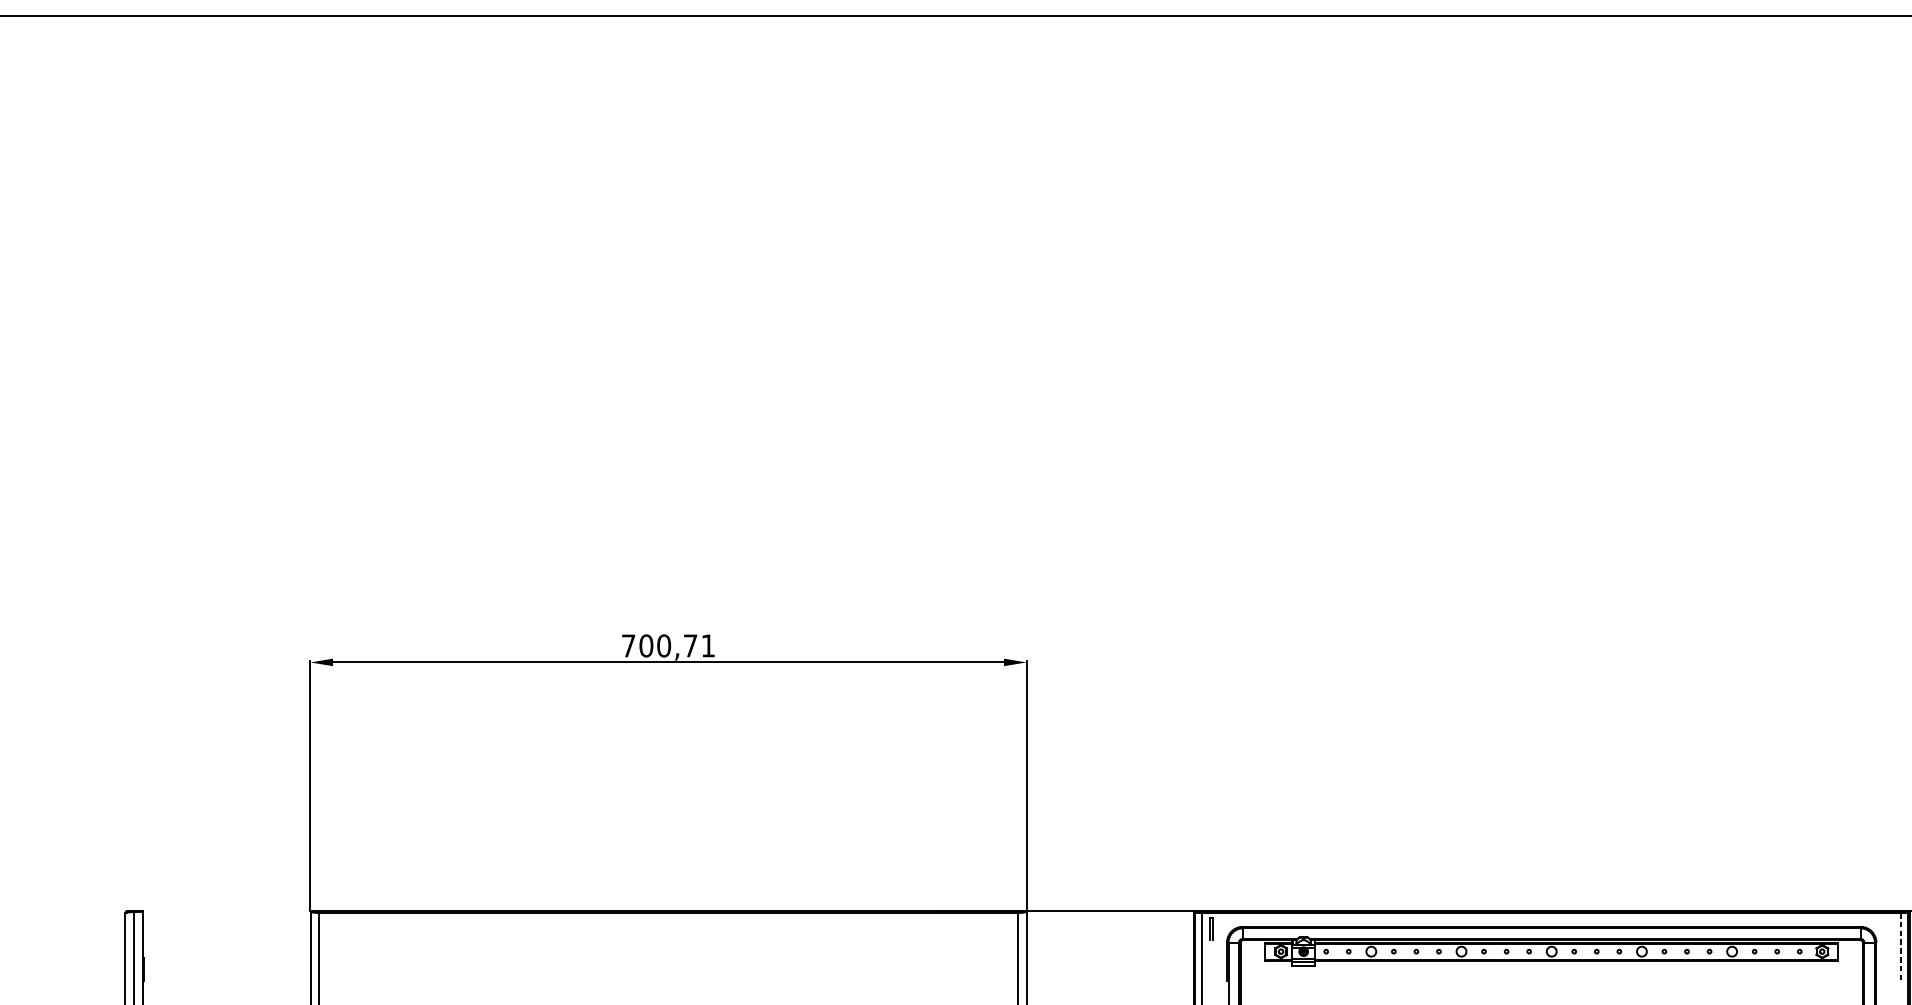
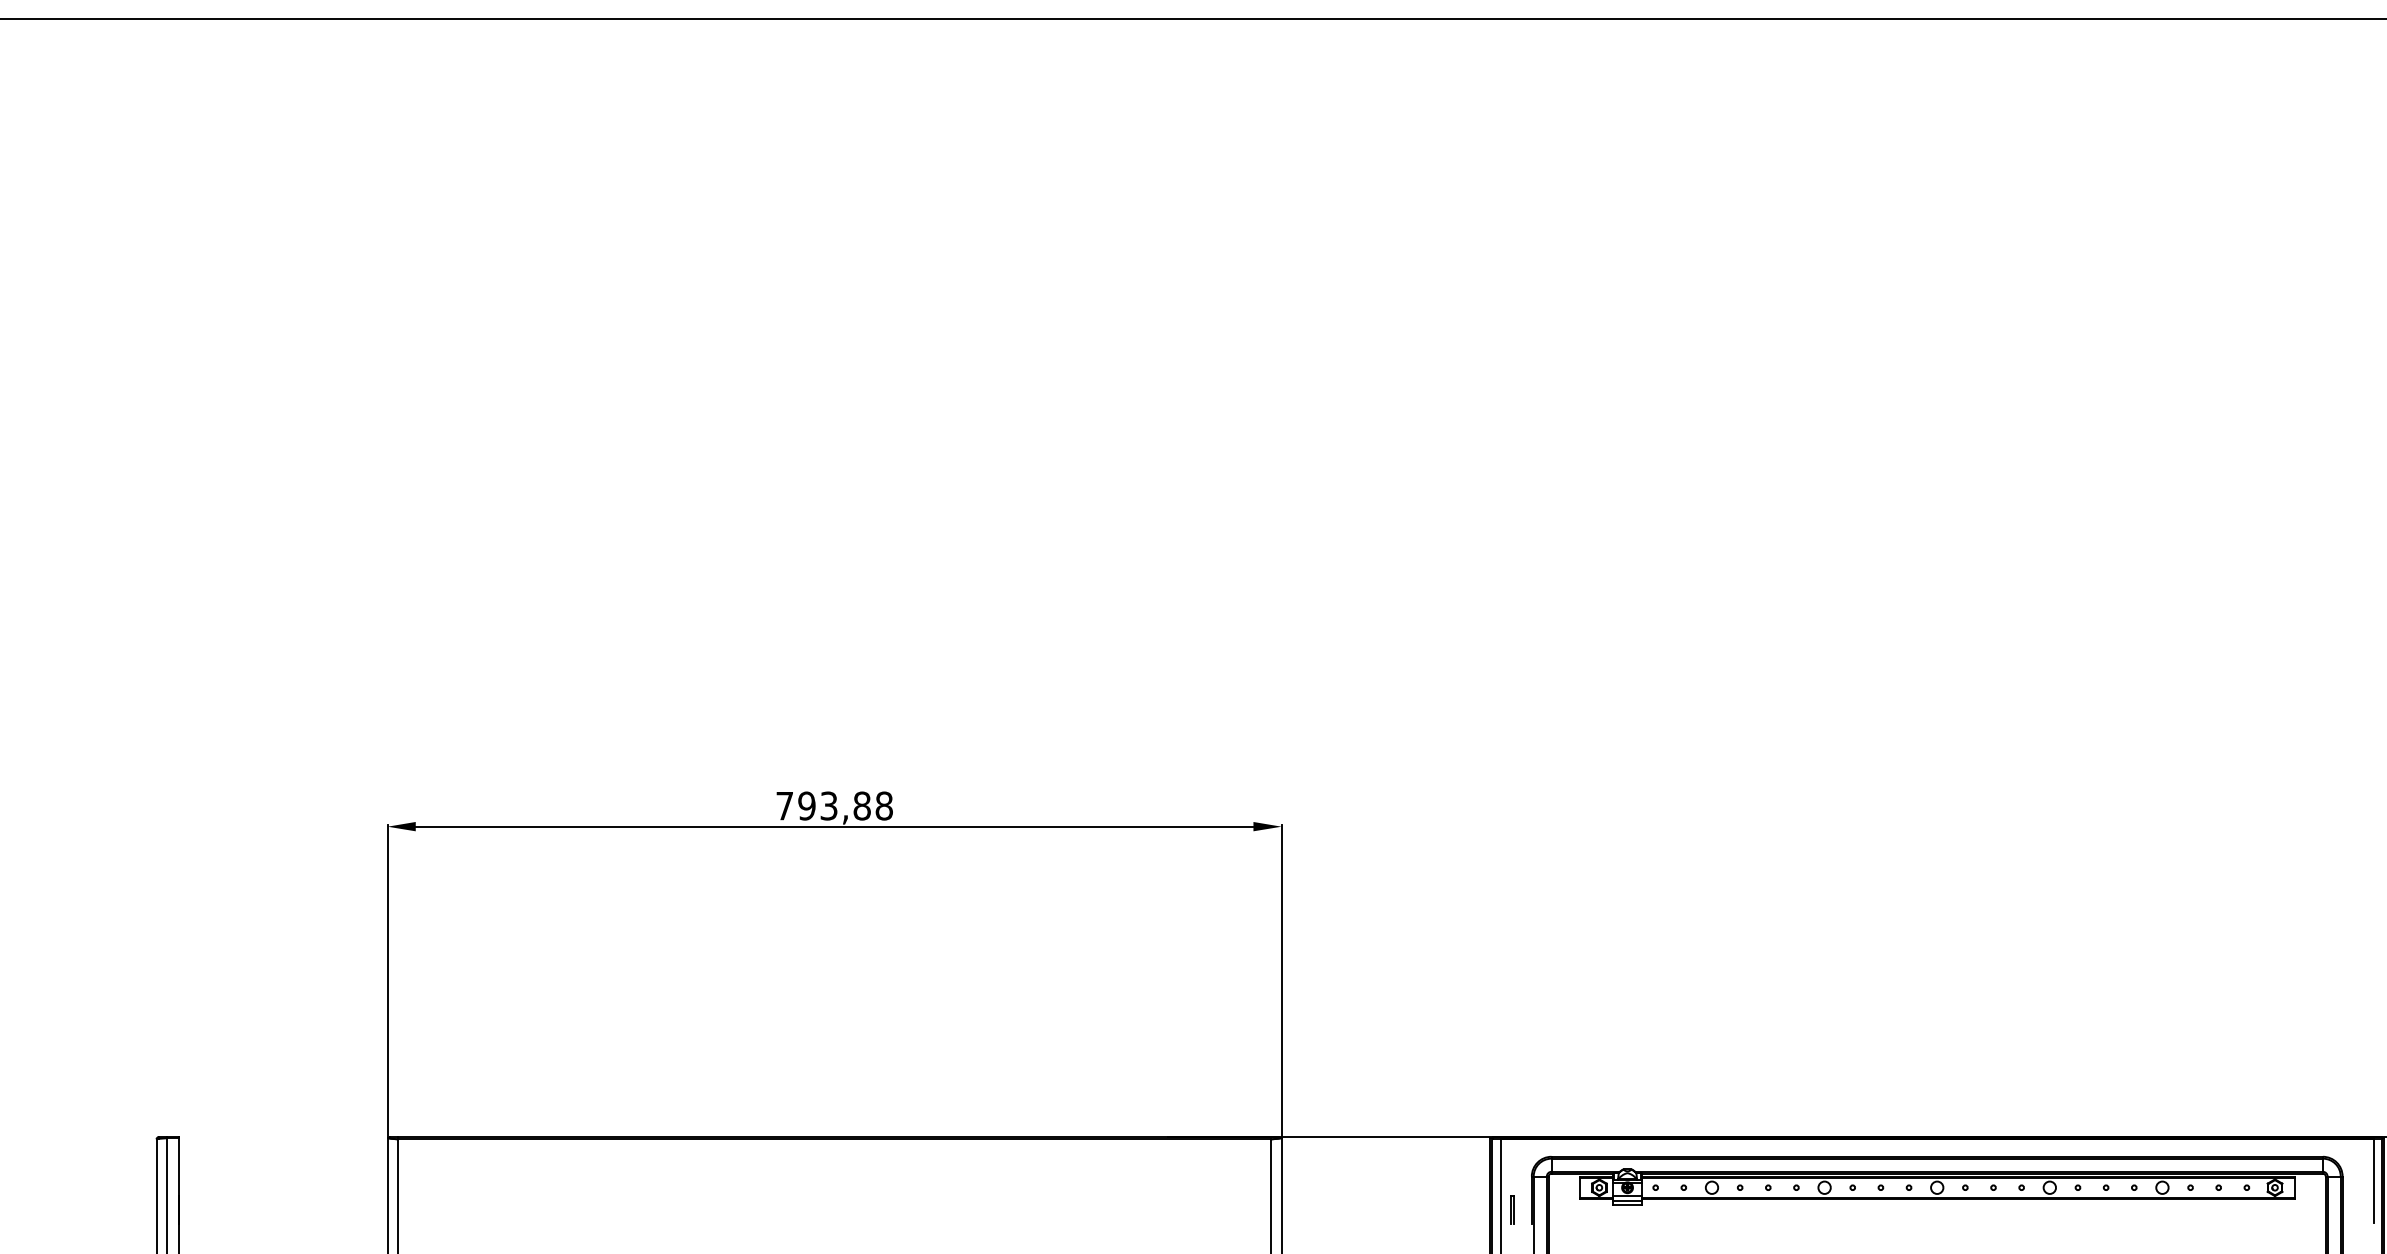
text: (677, 645) -> (845, 805), 700,71 -> 793,88
line: (1210, 929) -> (1511, 1209), moved
line: (1901, 945) -> (2373, 1180), dashed -> solid

